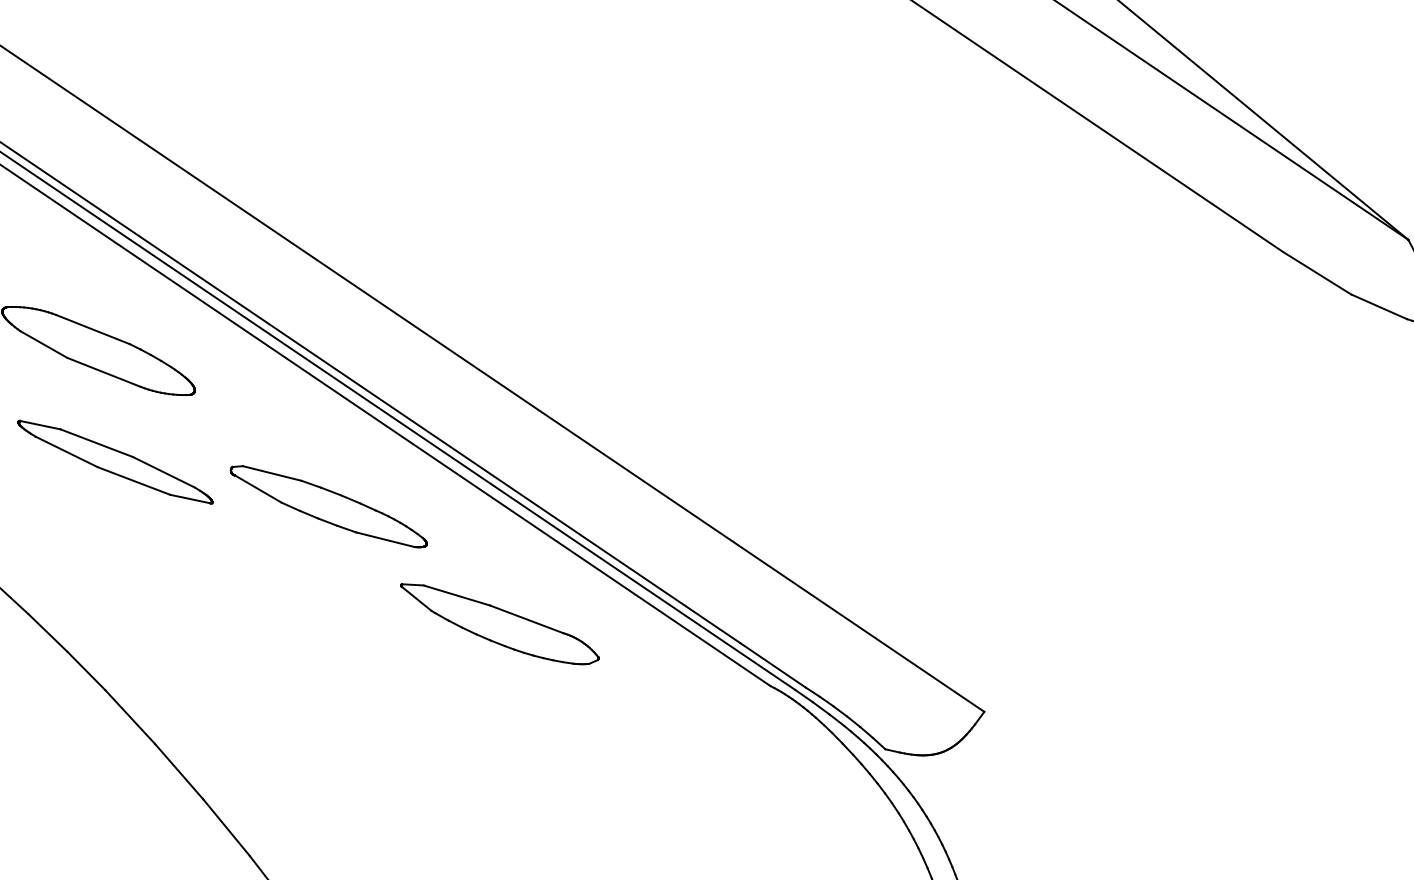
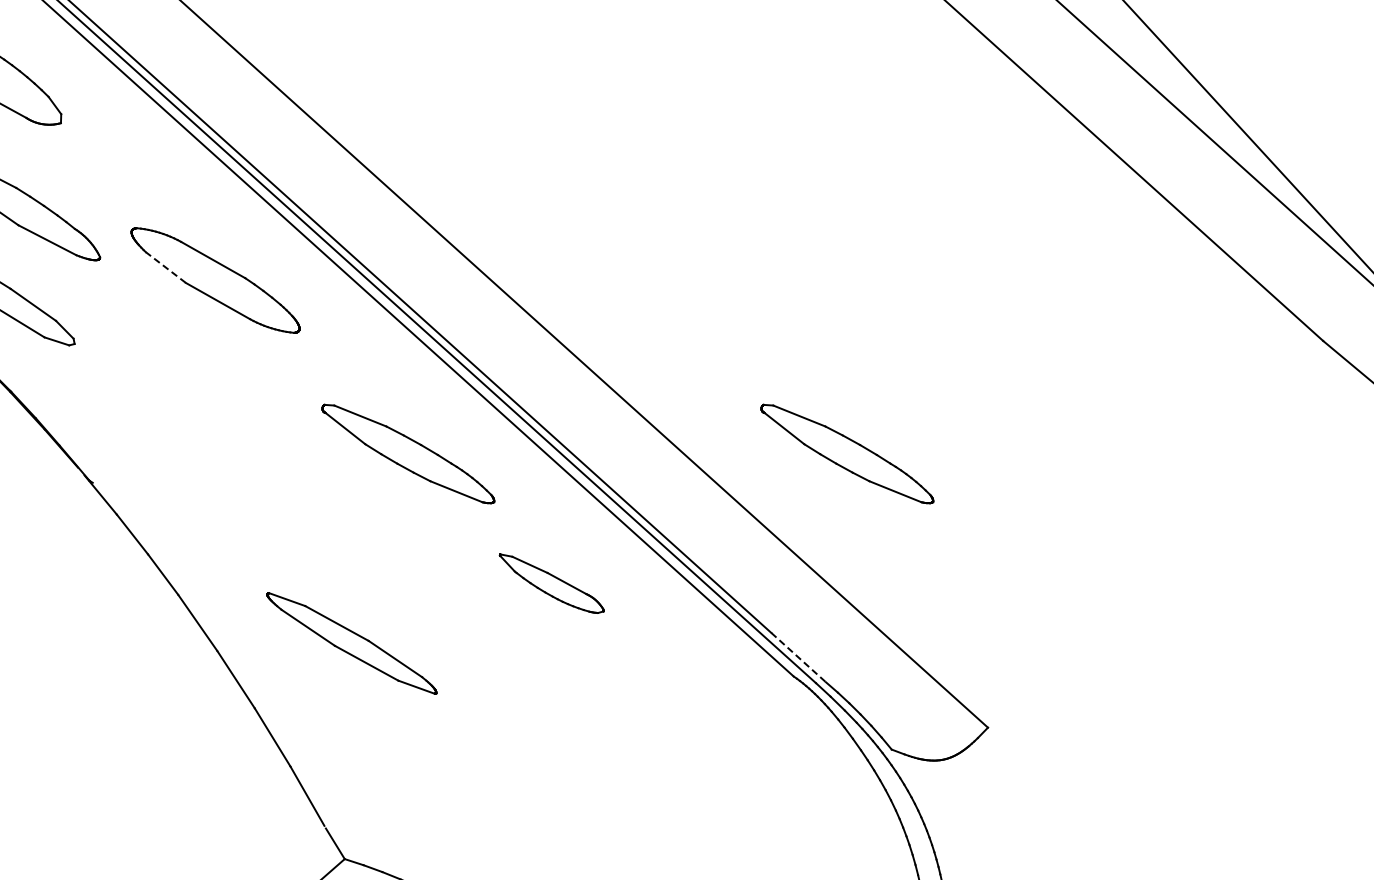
line: (43, 344) -> (165, 267), solid -> dashed
part: (794, 441) -> (847, 453), added
part: (115, 462) -> (351, 643), moved
part: (499, 623) -> (551, 583), size x0.6
line: (772, 665) -> (798, 657), solid -> dashed

